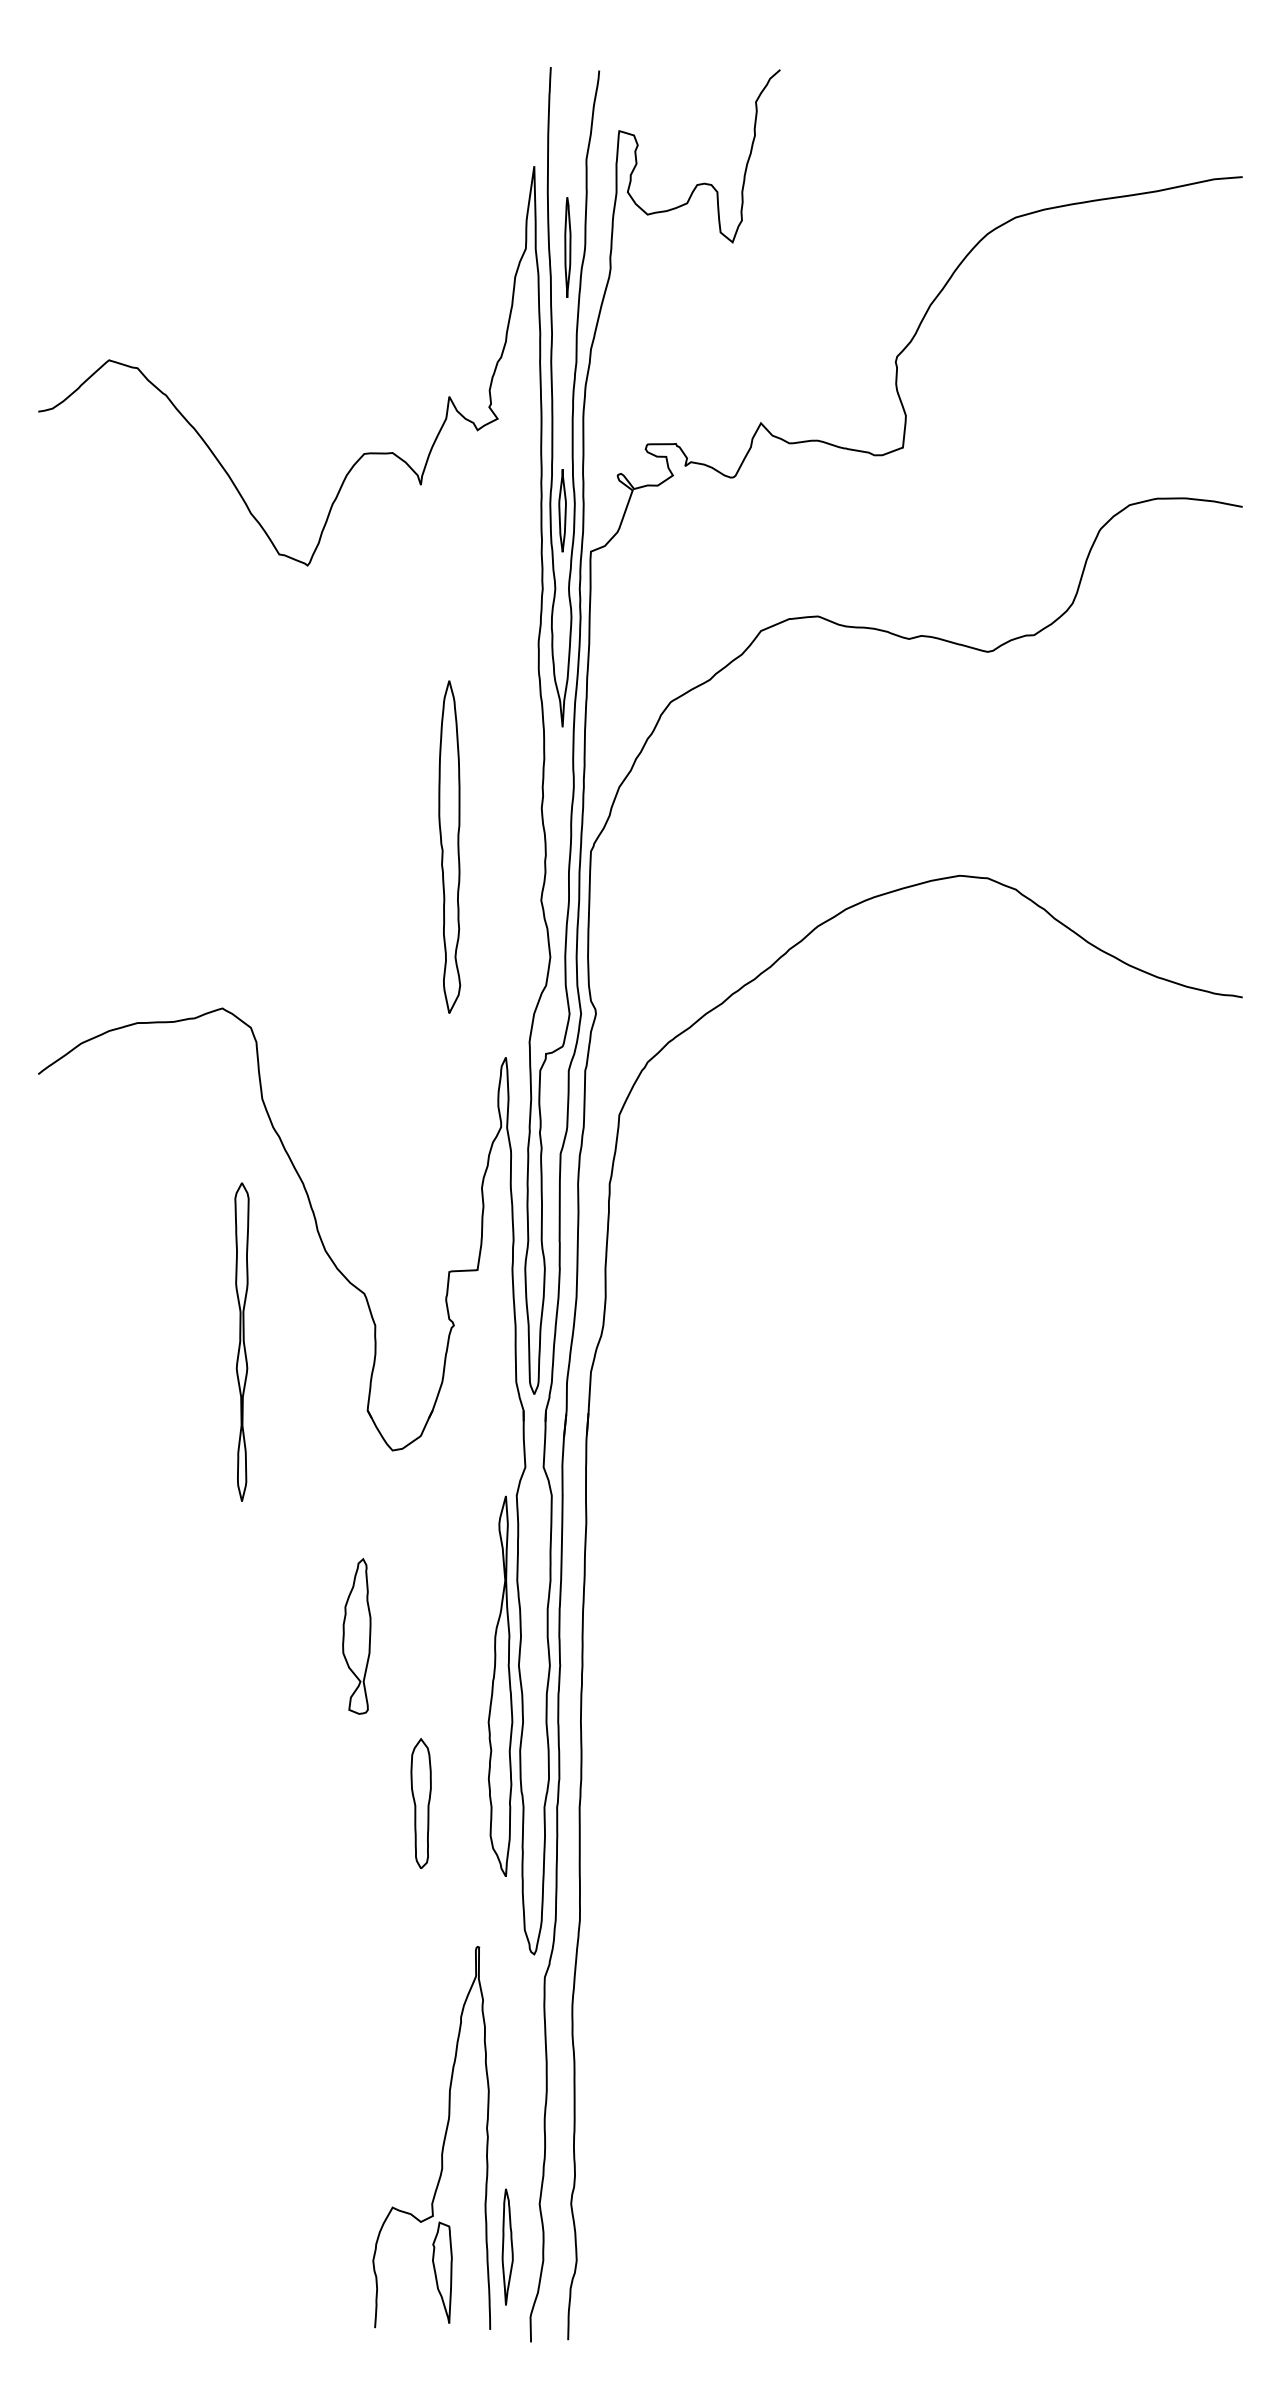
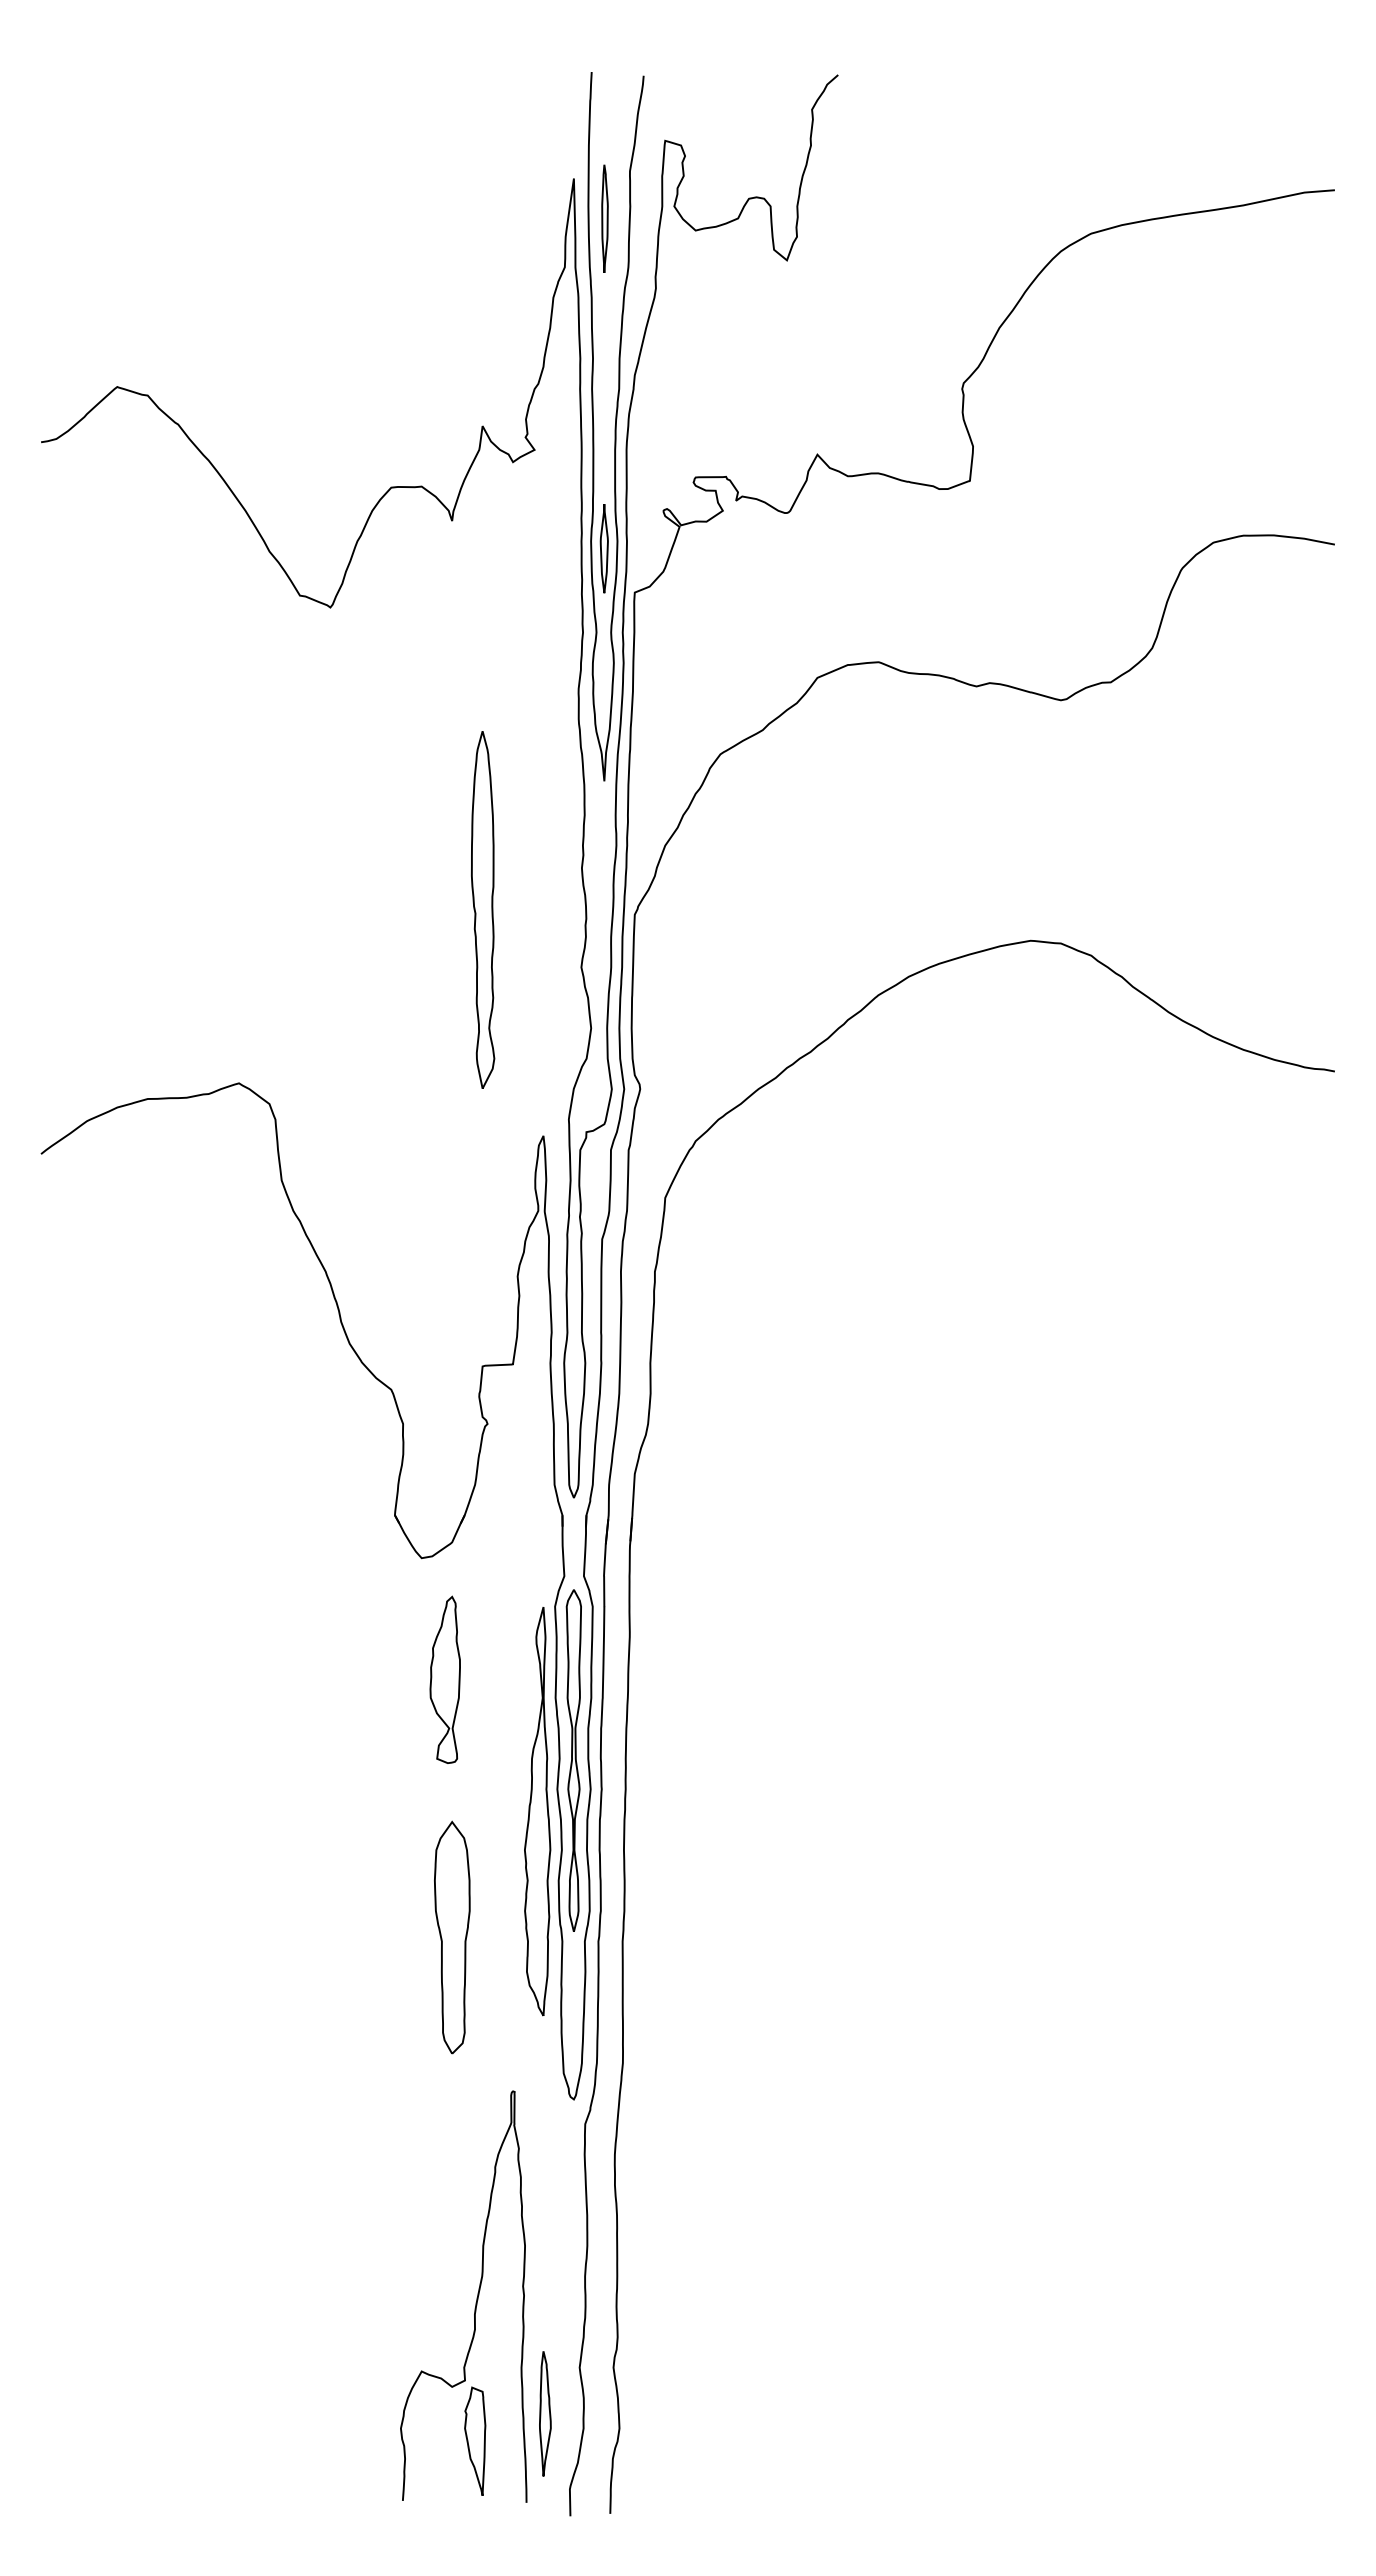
part: (567, 247) -> (604, 218), moved
part: (241, 1341) -> (573, 1760), moved
part: (356, 1636) -> (444, 1679), moved
part: (421, 1803) -> (452, 1937), size x1.67

